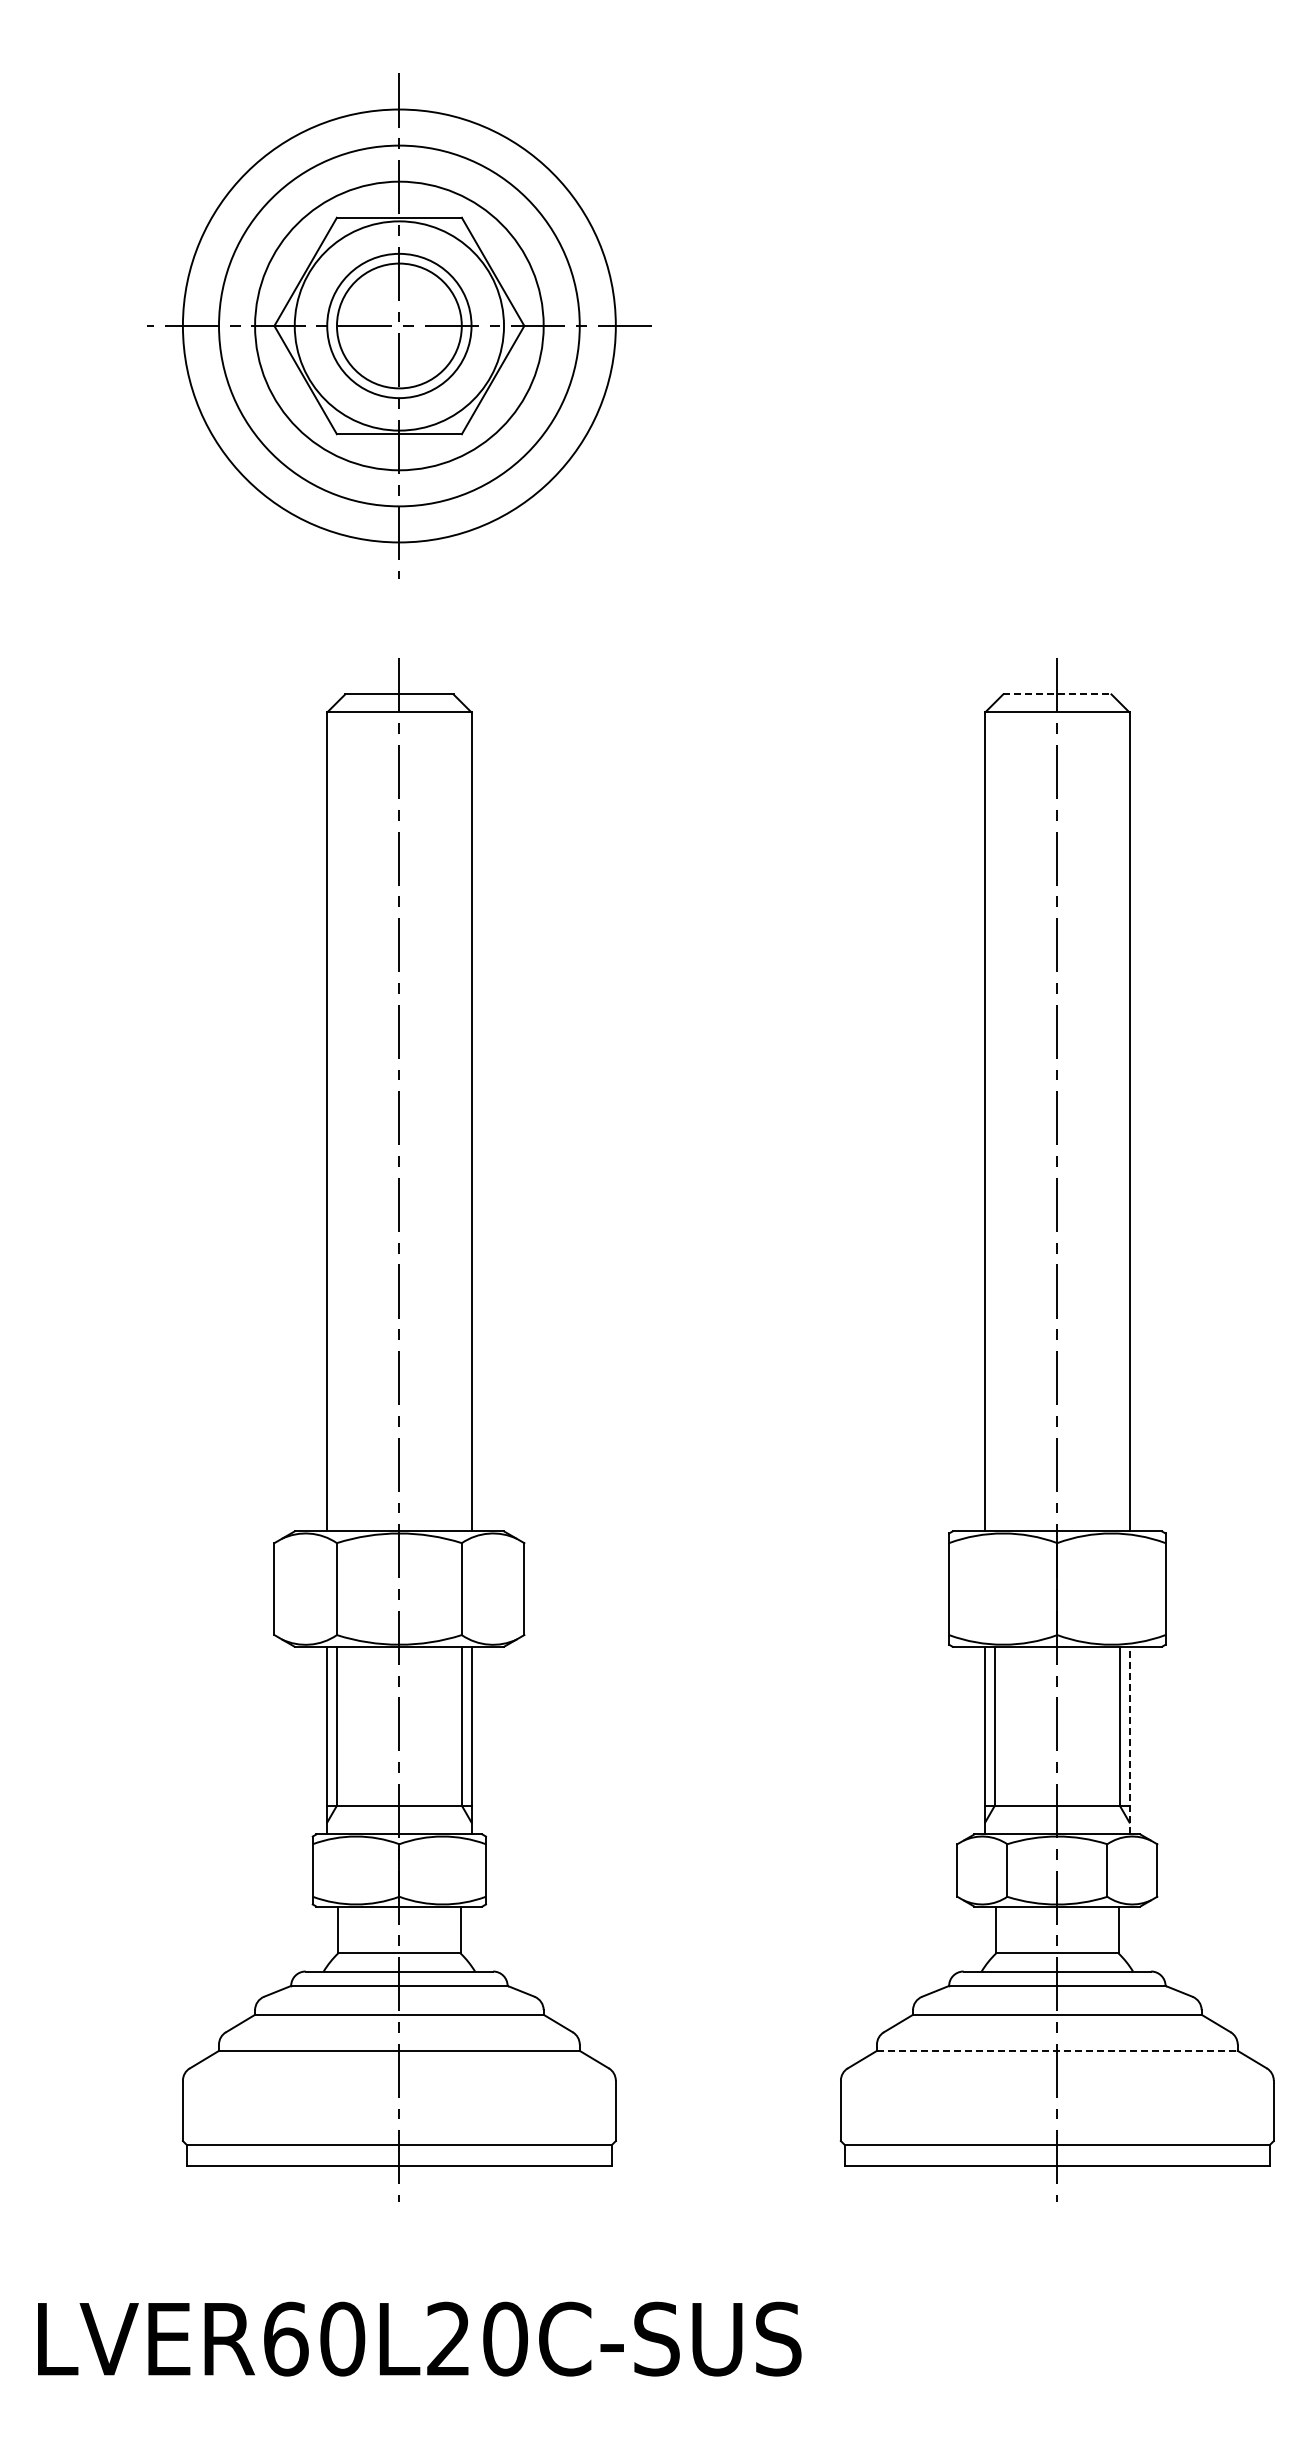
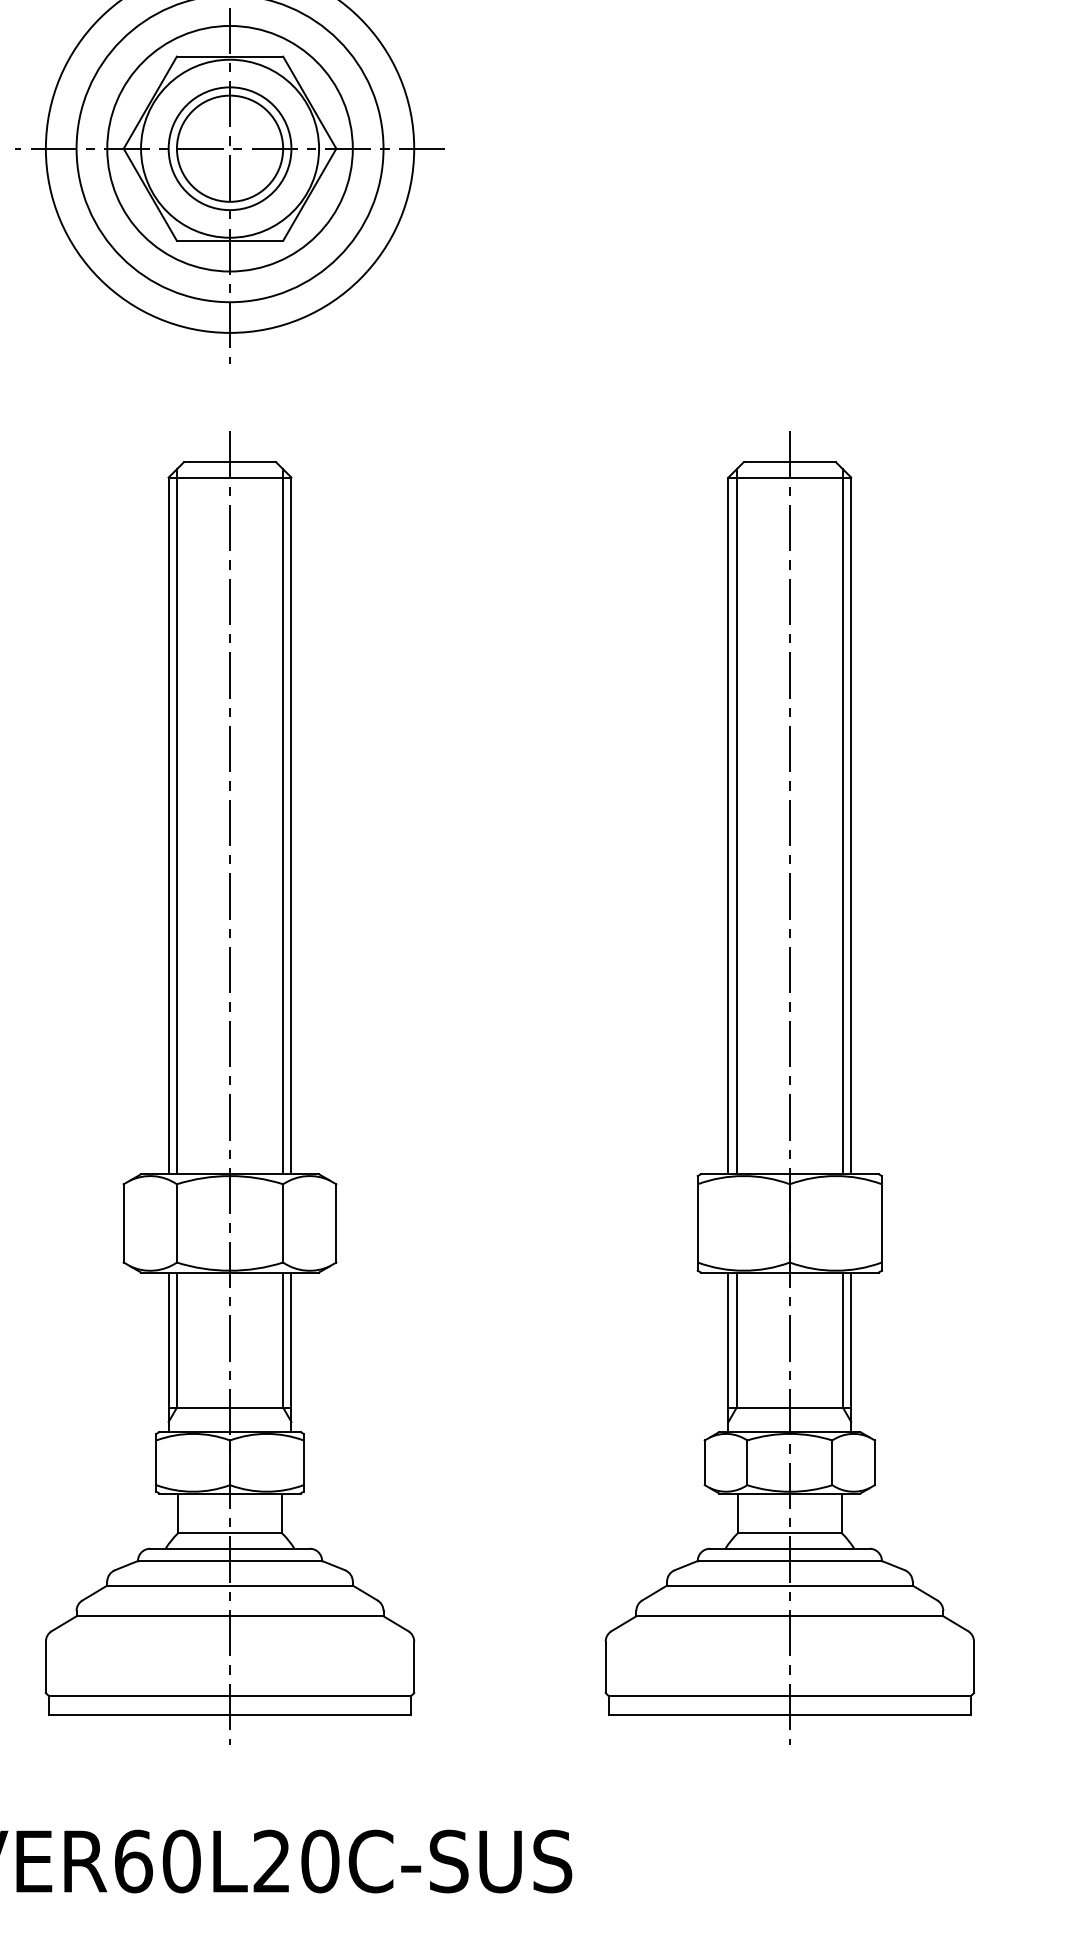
line: (1057, 694) -> (789, 462), dashed -> solid
line: (337, 1116) -> (177, 821), added
line: (461, 1116) -> (282, 821), added
line: (994, 1116) -> (736, 821), added
line: (1119, 1116) -> (842, 821), added
line: (1129, 1740) -> (851, 1352), dashed -> solid
line: (1057, 2050) -> (789, 1615), dashed -> solid

